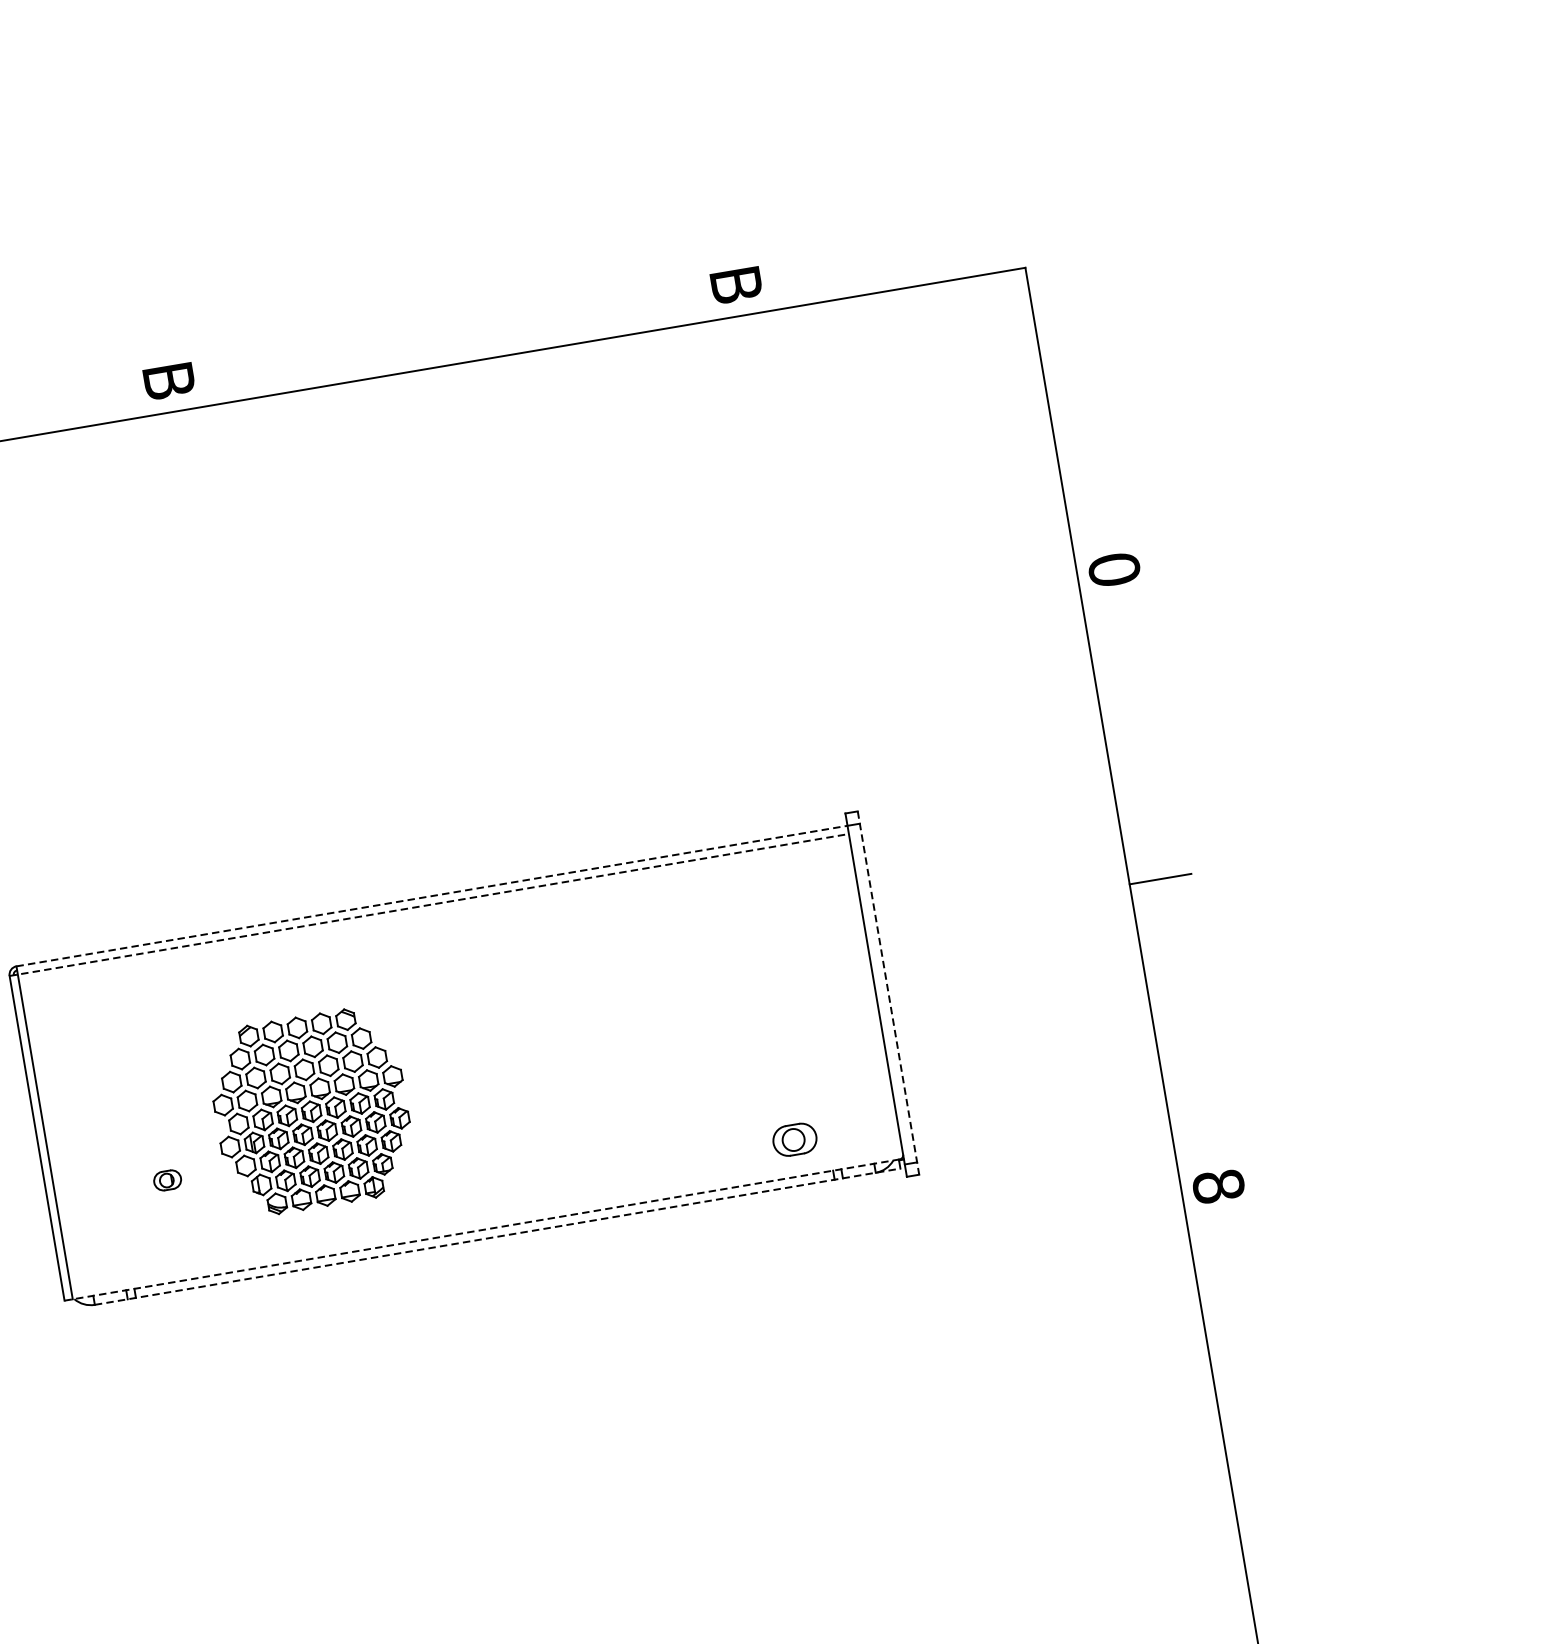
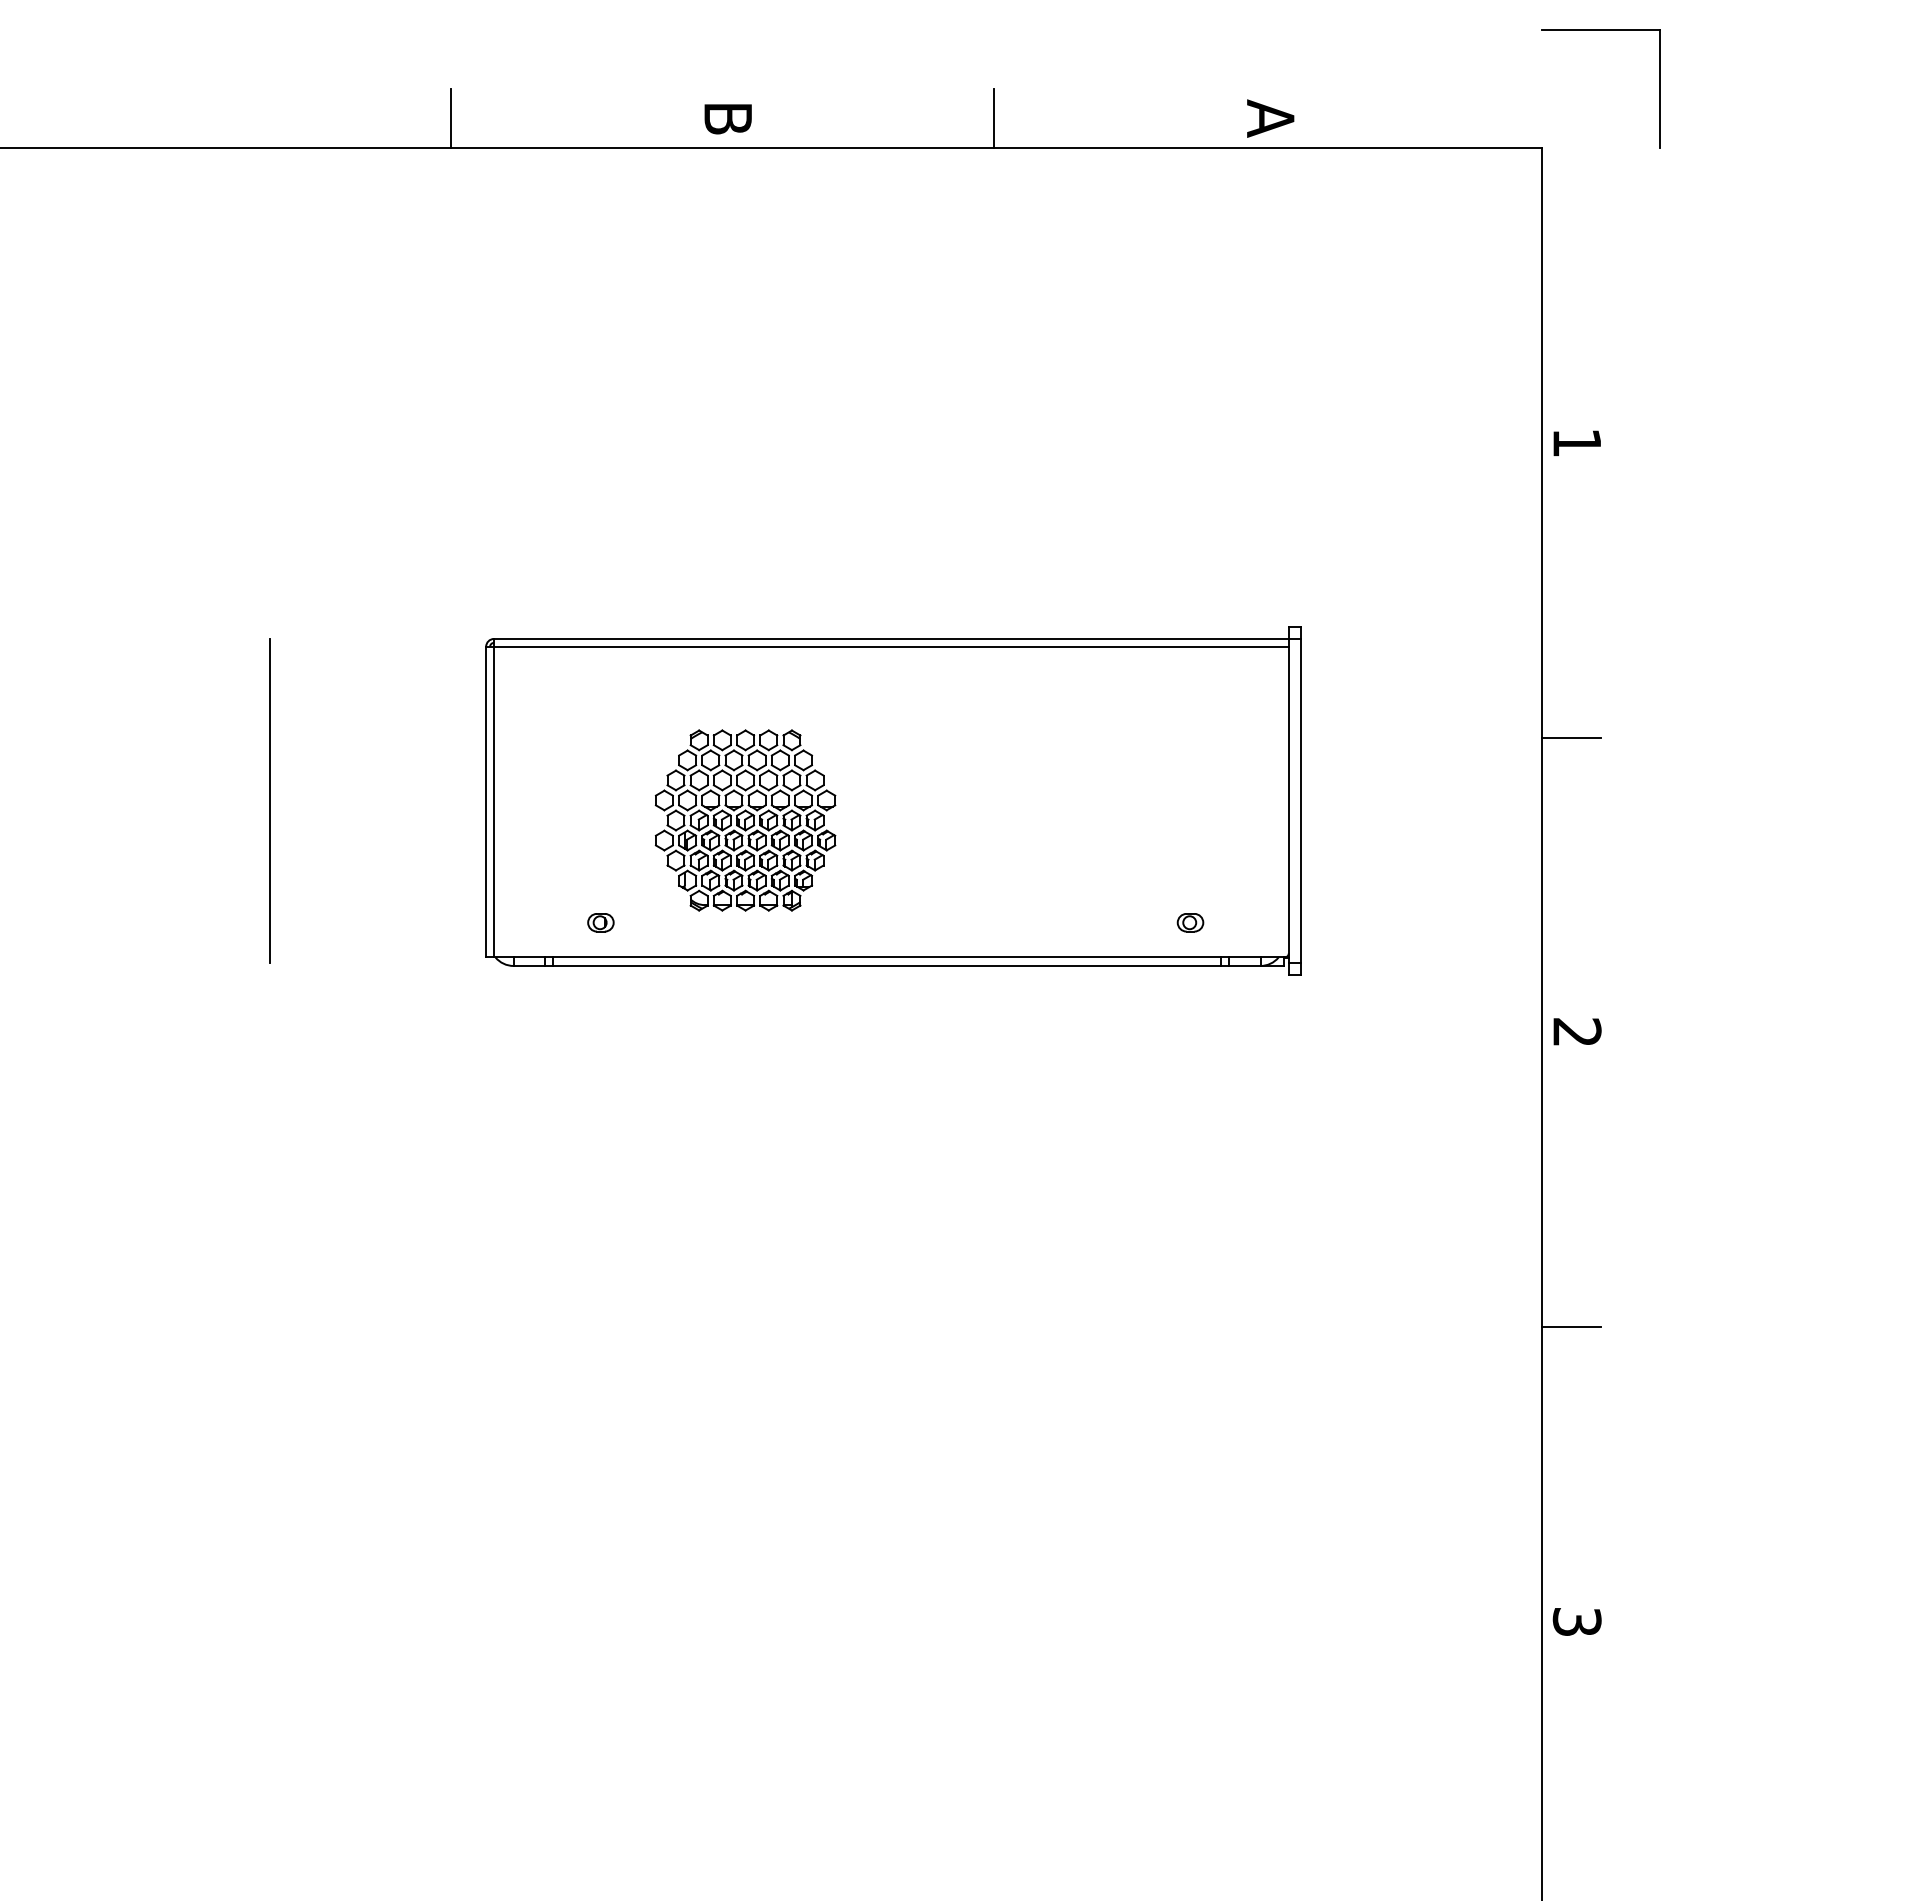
part: (1065, 134) -> (1600, 30), added
text: (736, 284) -> (1270, 118), B -> A
line: (446, 333) -> (993, 118), added
text: (1113, 569) -> (1576, 442), 0 -> 1
line: (432, 895) -> (891, 638), dashed -> solid
line: (429, 904) -> (887, 646), dashed -> solid
line: (888, 992) -> (1300, 800), dashed -> solid
part: (794, 1139) -> (1190, 922), size x0.62
part: (167, 1180) -> (600, 922), moved
text: (1217, 1186) -> (1576, 1032), 8 -> 2
line: (483, 1230) -> (886, 957), dashed -> solid
line: (498, 1236) -> (899, 965), dashed -> solid
line: (1263, 1495) -> (1570, 1327), added

